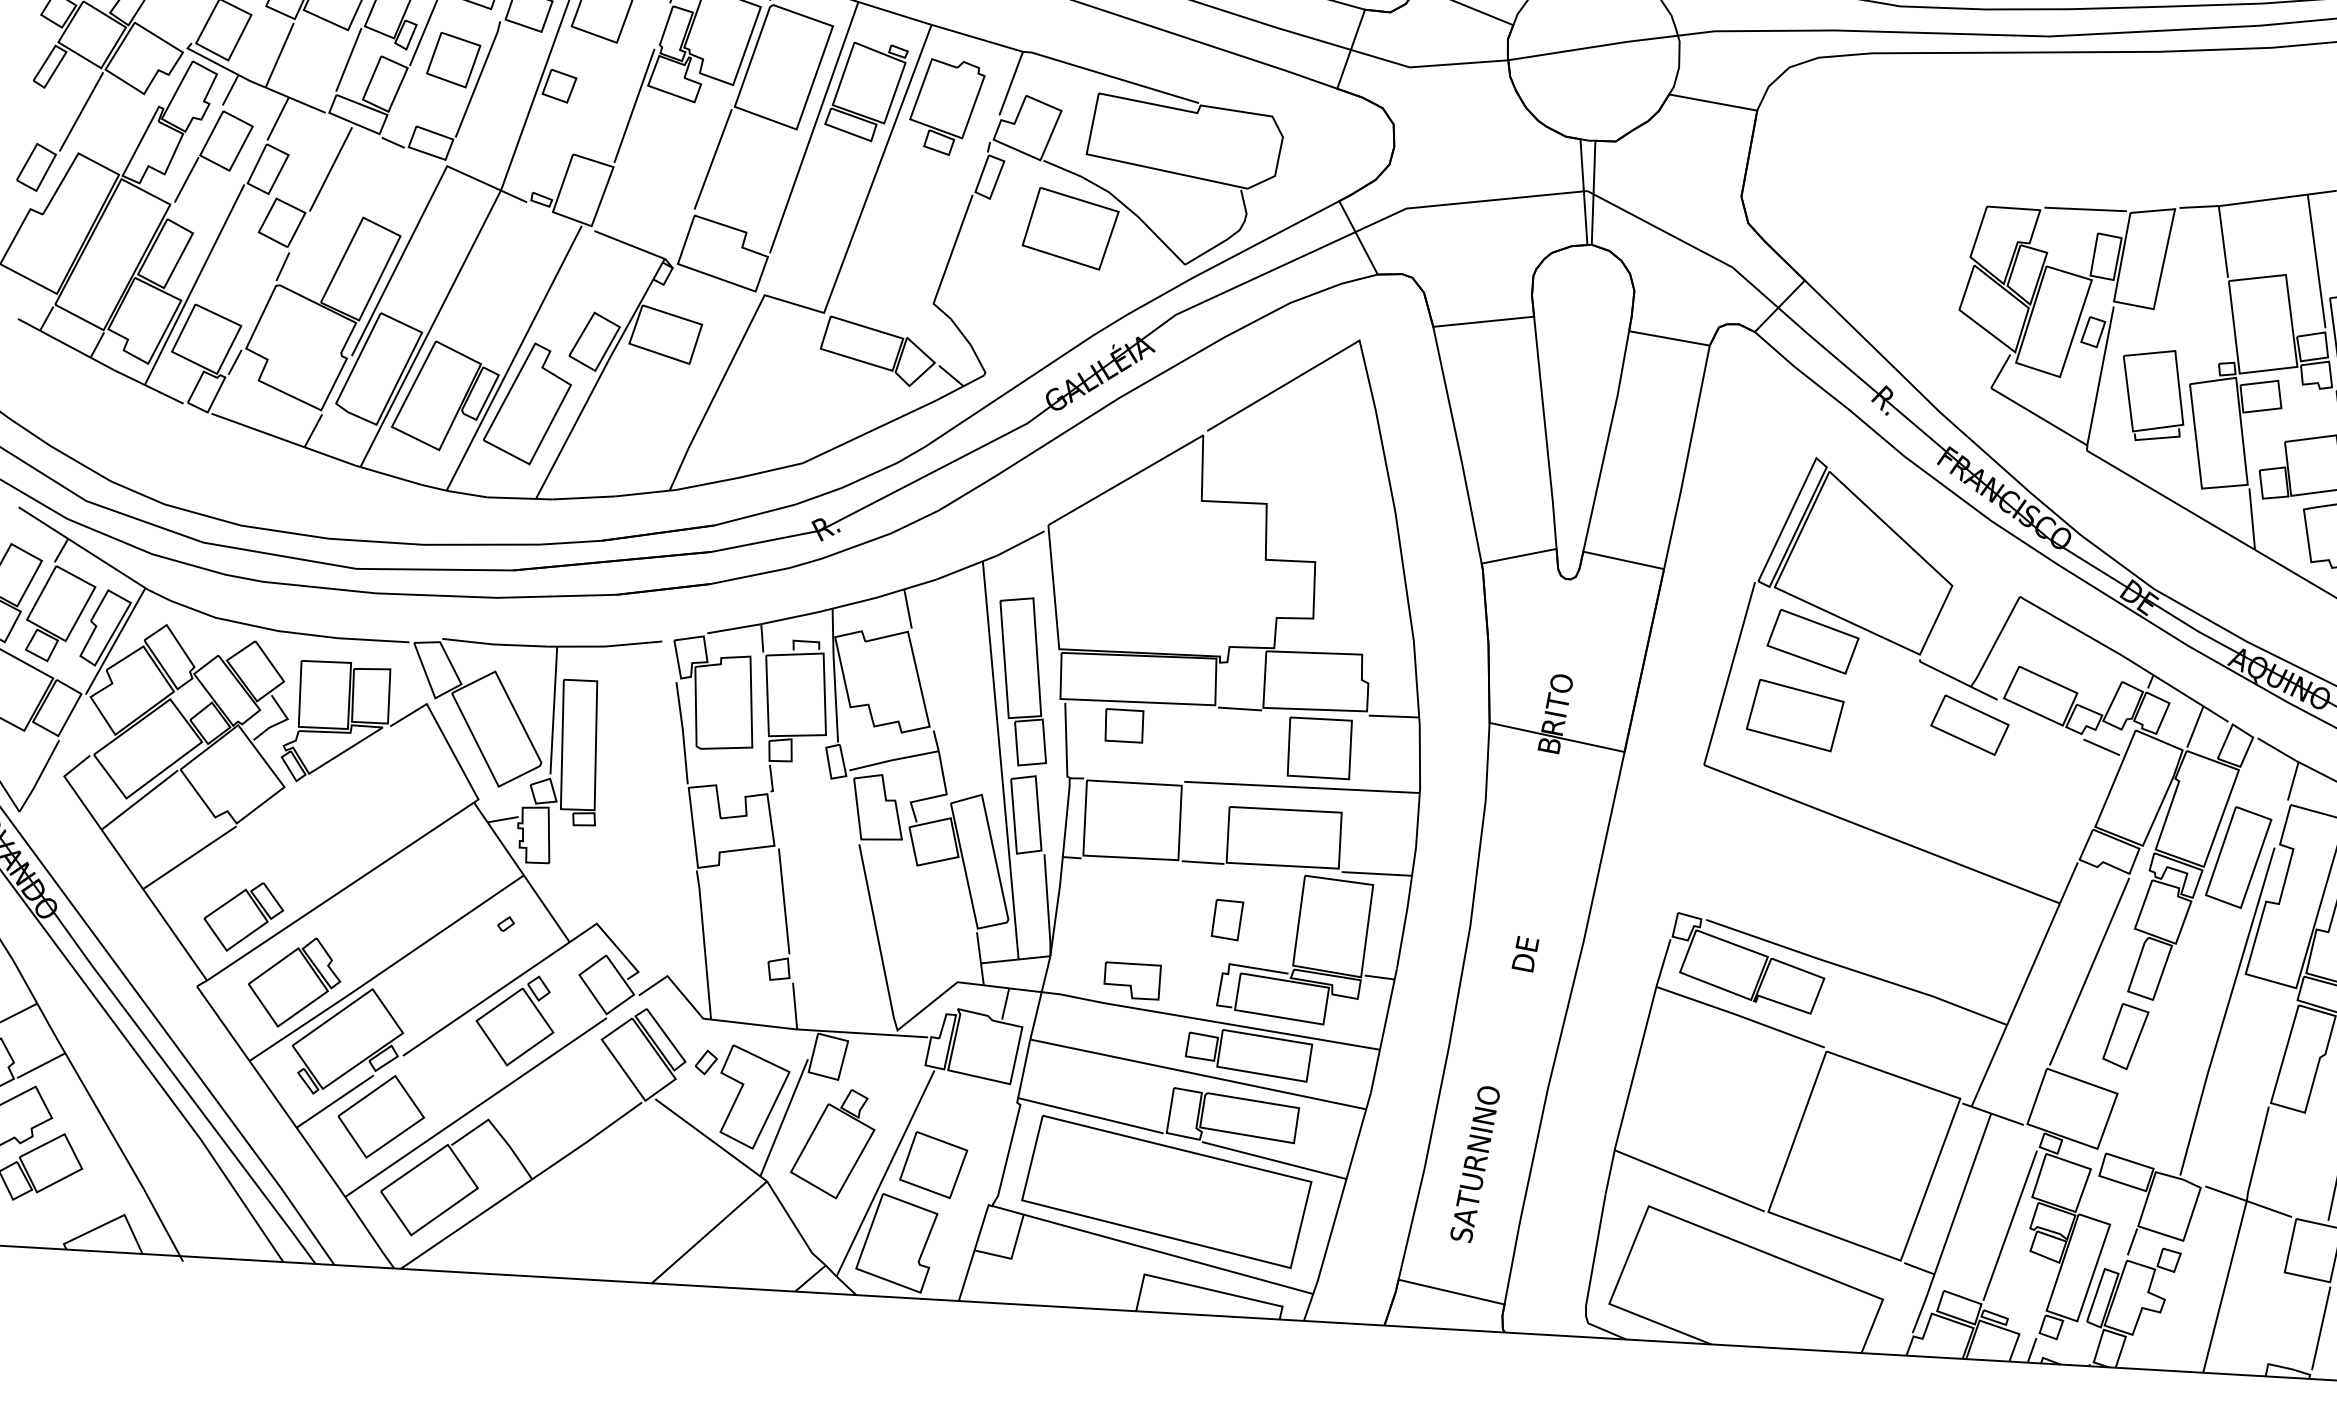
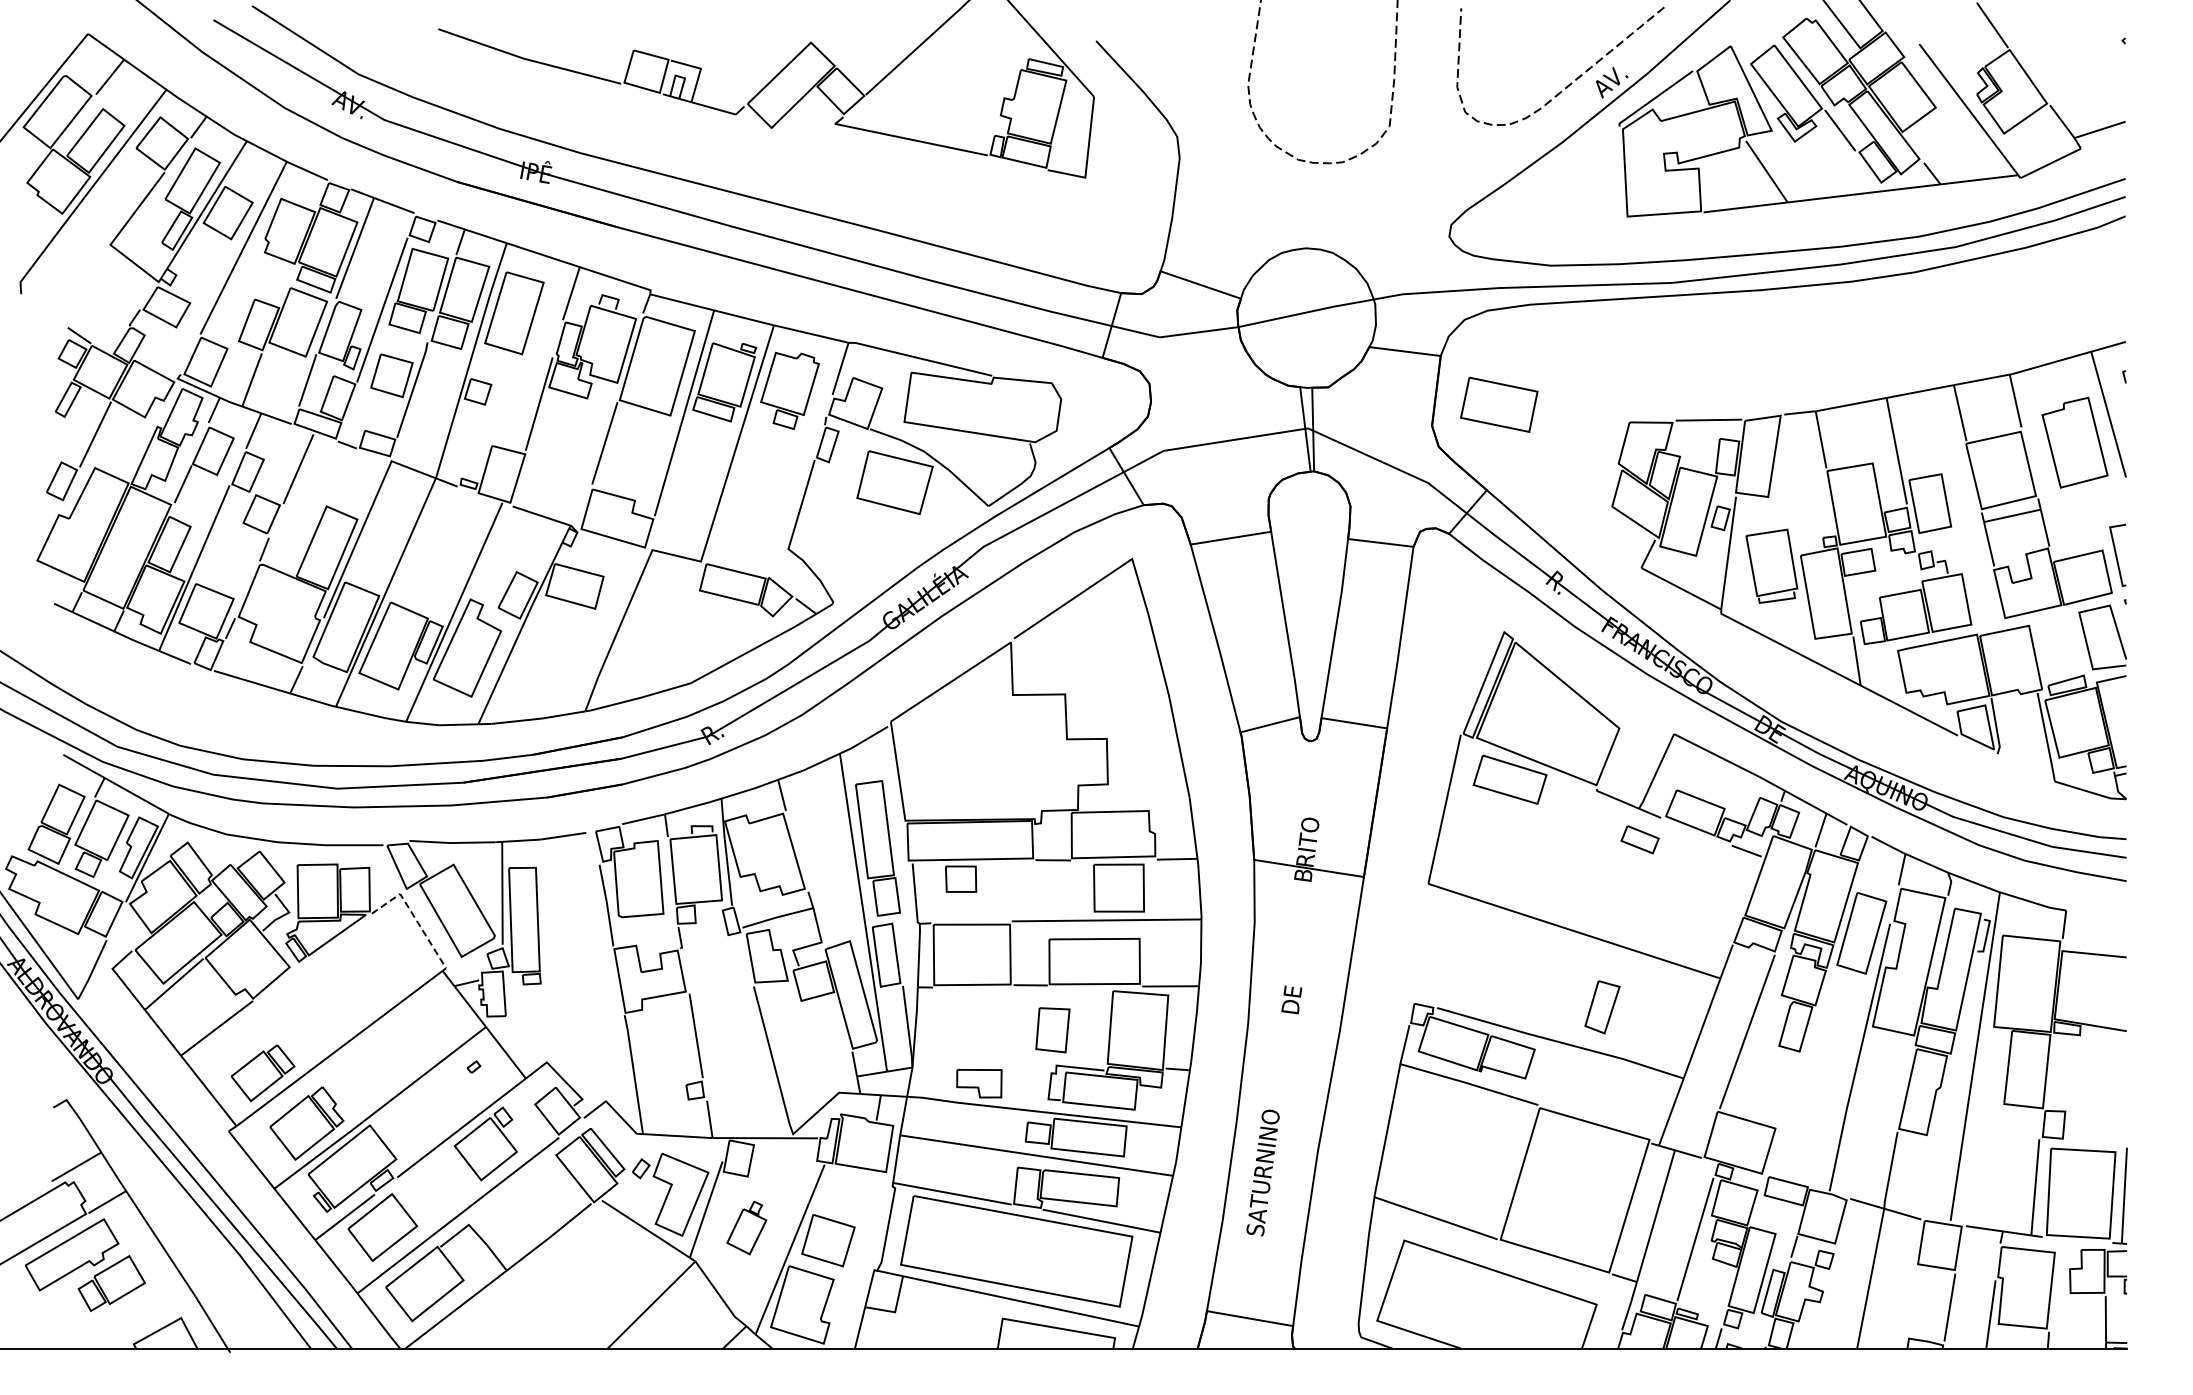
part: (1795, 715) -> (1499, 404), moved
part: (1970, 725) -> (1640, 839), size x0.6
line: (444, 735) -> (415, 918), solid -> dashed
part: (1226, 920) -> (1052, 1030), size x1.4
text: (1525, 953) -> (1291, 999), moved
part: (2125, 1036) -> (1602, 1007), moved
part: (832, 1142) -> (746, 1227), size x0.6
text: (1474, 1163) -> (1262, 1172), moved

